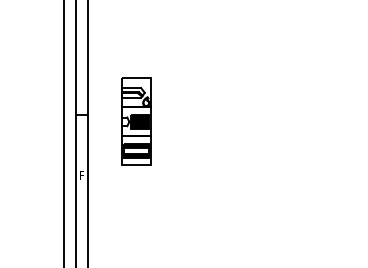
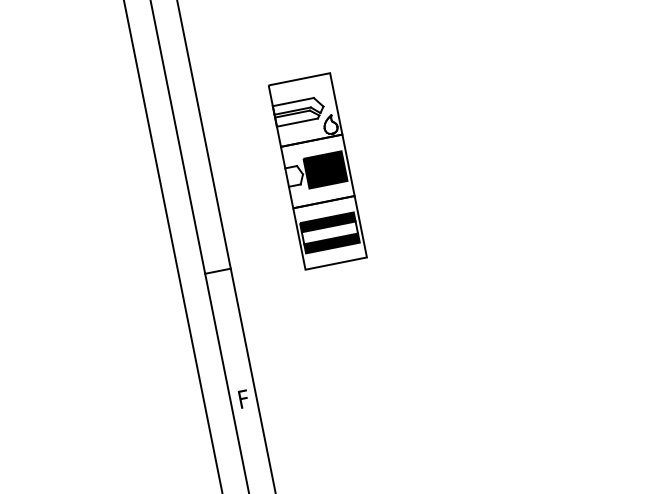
part: (136, 121) -> (318, 170), moved

